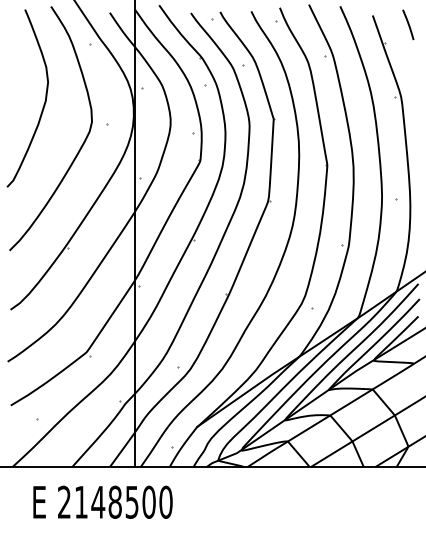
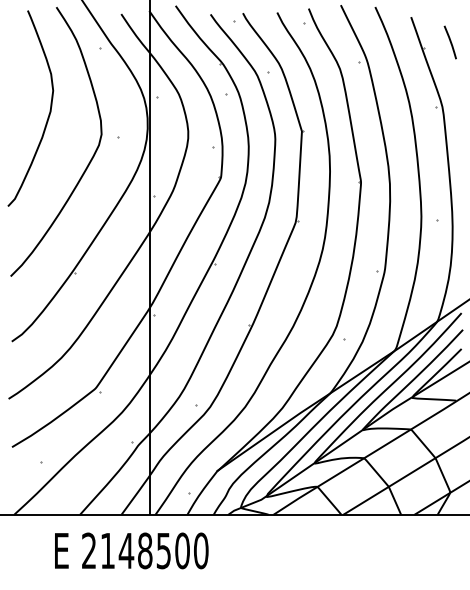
line: (407, 23) -> (449, 41), moved
text: (102, 501) -> (131, 550), moved

